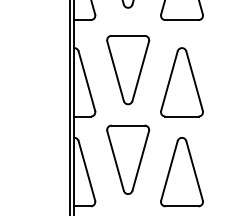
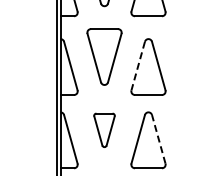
line: (169, 81) -> (138, 66), solid -> dashed
part: (128, 160) -> (104, 130), size x0.6
line: (194, 169) -> (158, 138), solid -> dashed

